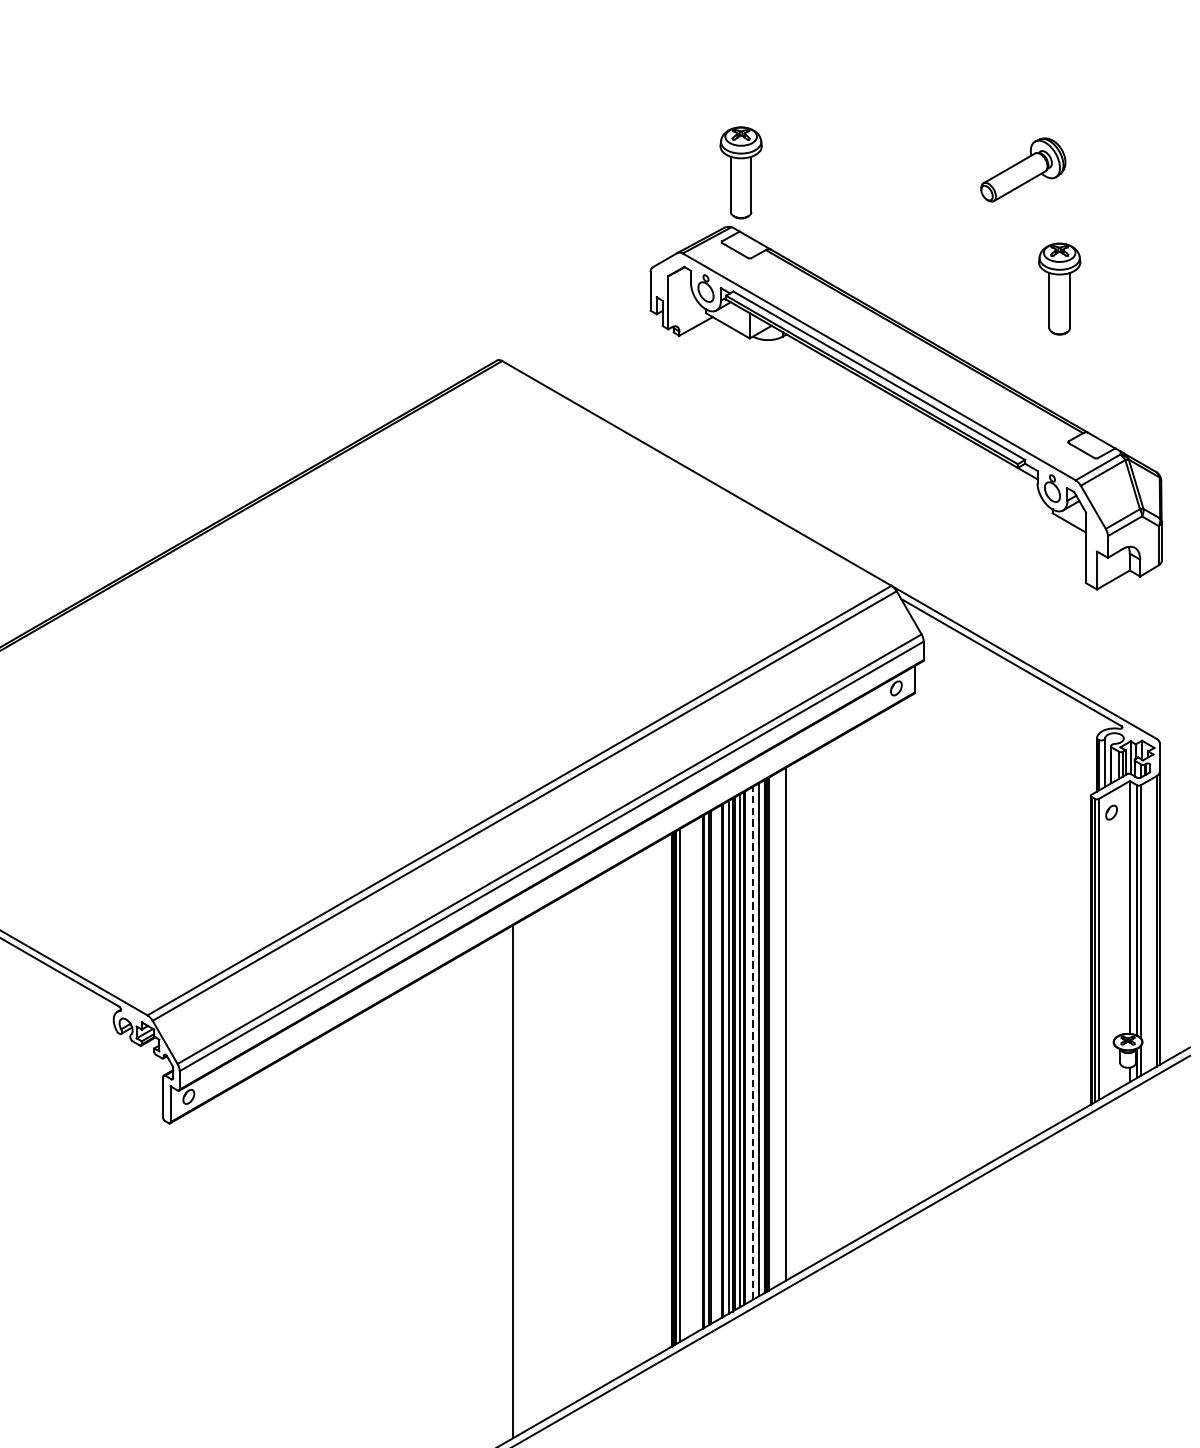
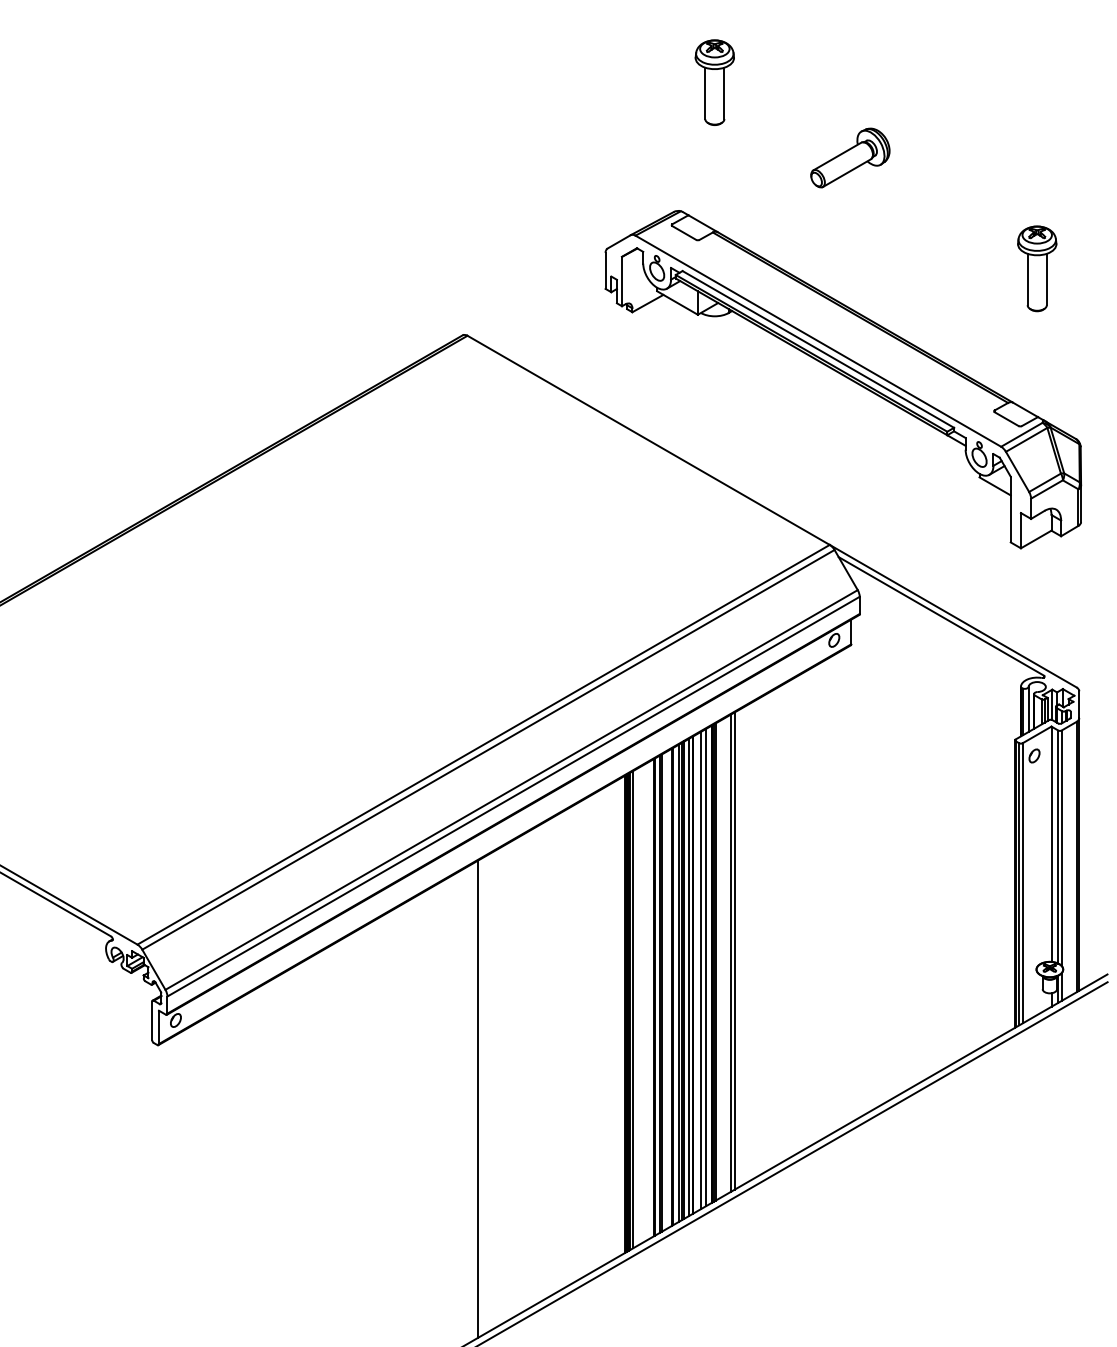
part: (1023, 169) -> (850, 157), moved
part: (740, 172) -> (714, 82), moved
part: (1059, 288) -> (1037, 268), moved
line: (789, 1021) -> (734, 950), added
line: (752, 1043) -> (700, 970), dashed -> solid

